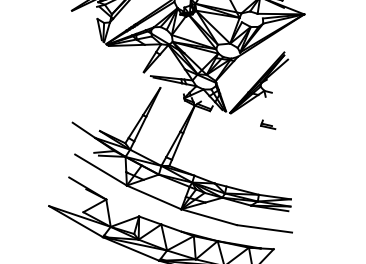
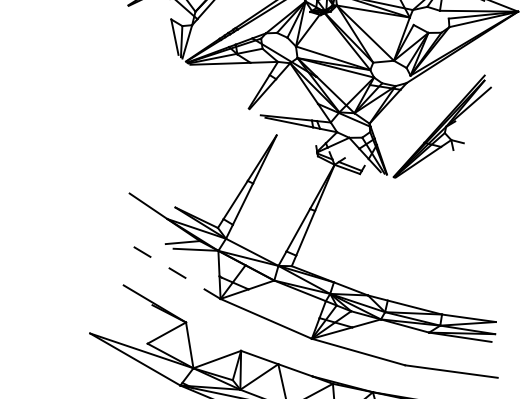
part: (268, 124) -> (458, 196), removed
line: (101, 170) -> (177, 273), solid -> dashed

